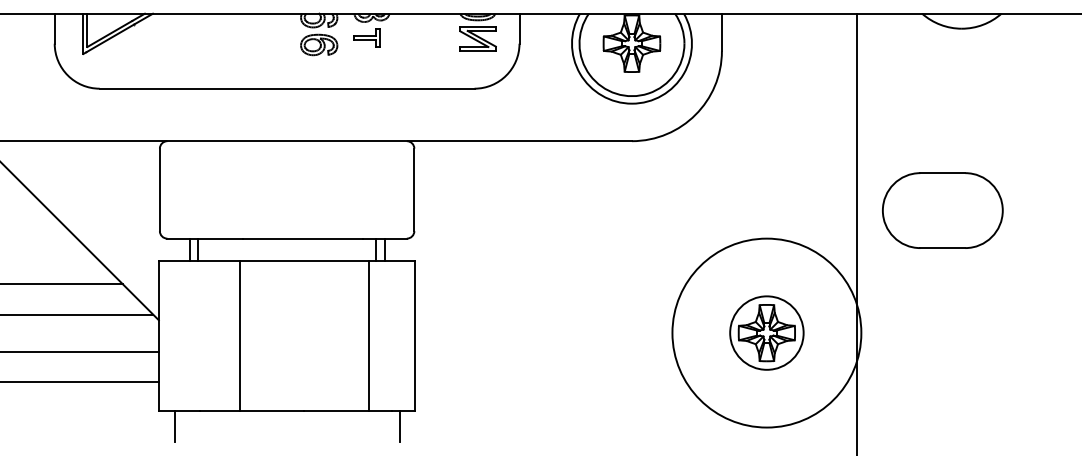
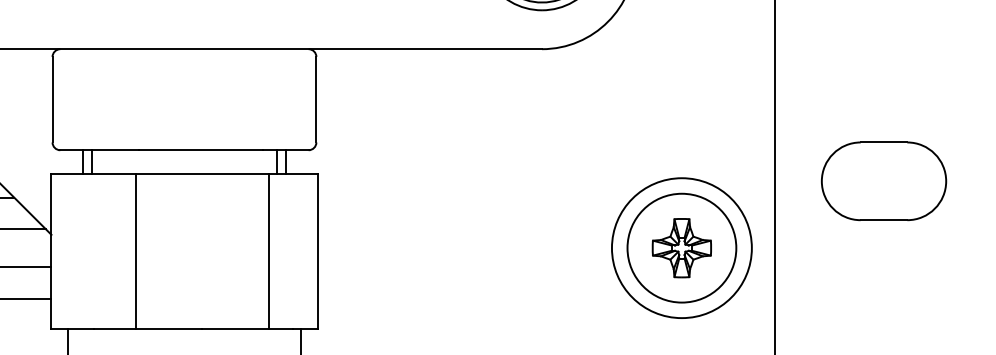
part: (942, 210) -> (883, 181), moved
circle: (766, 332) -> (681, 247), size x0.71
circle: (766, 332) -> (681, 247), size x1.43

